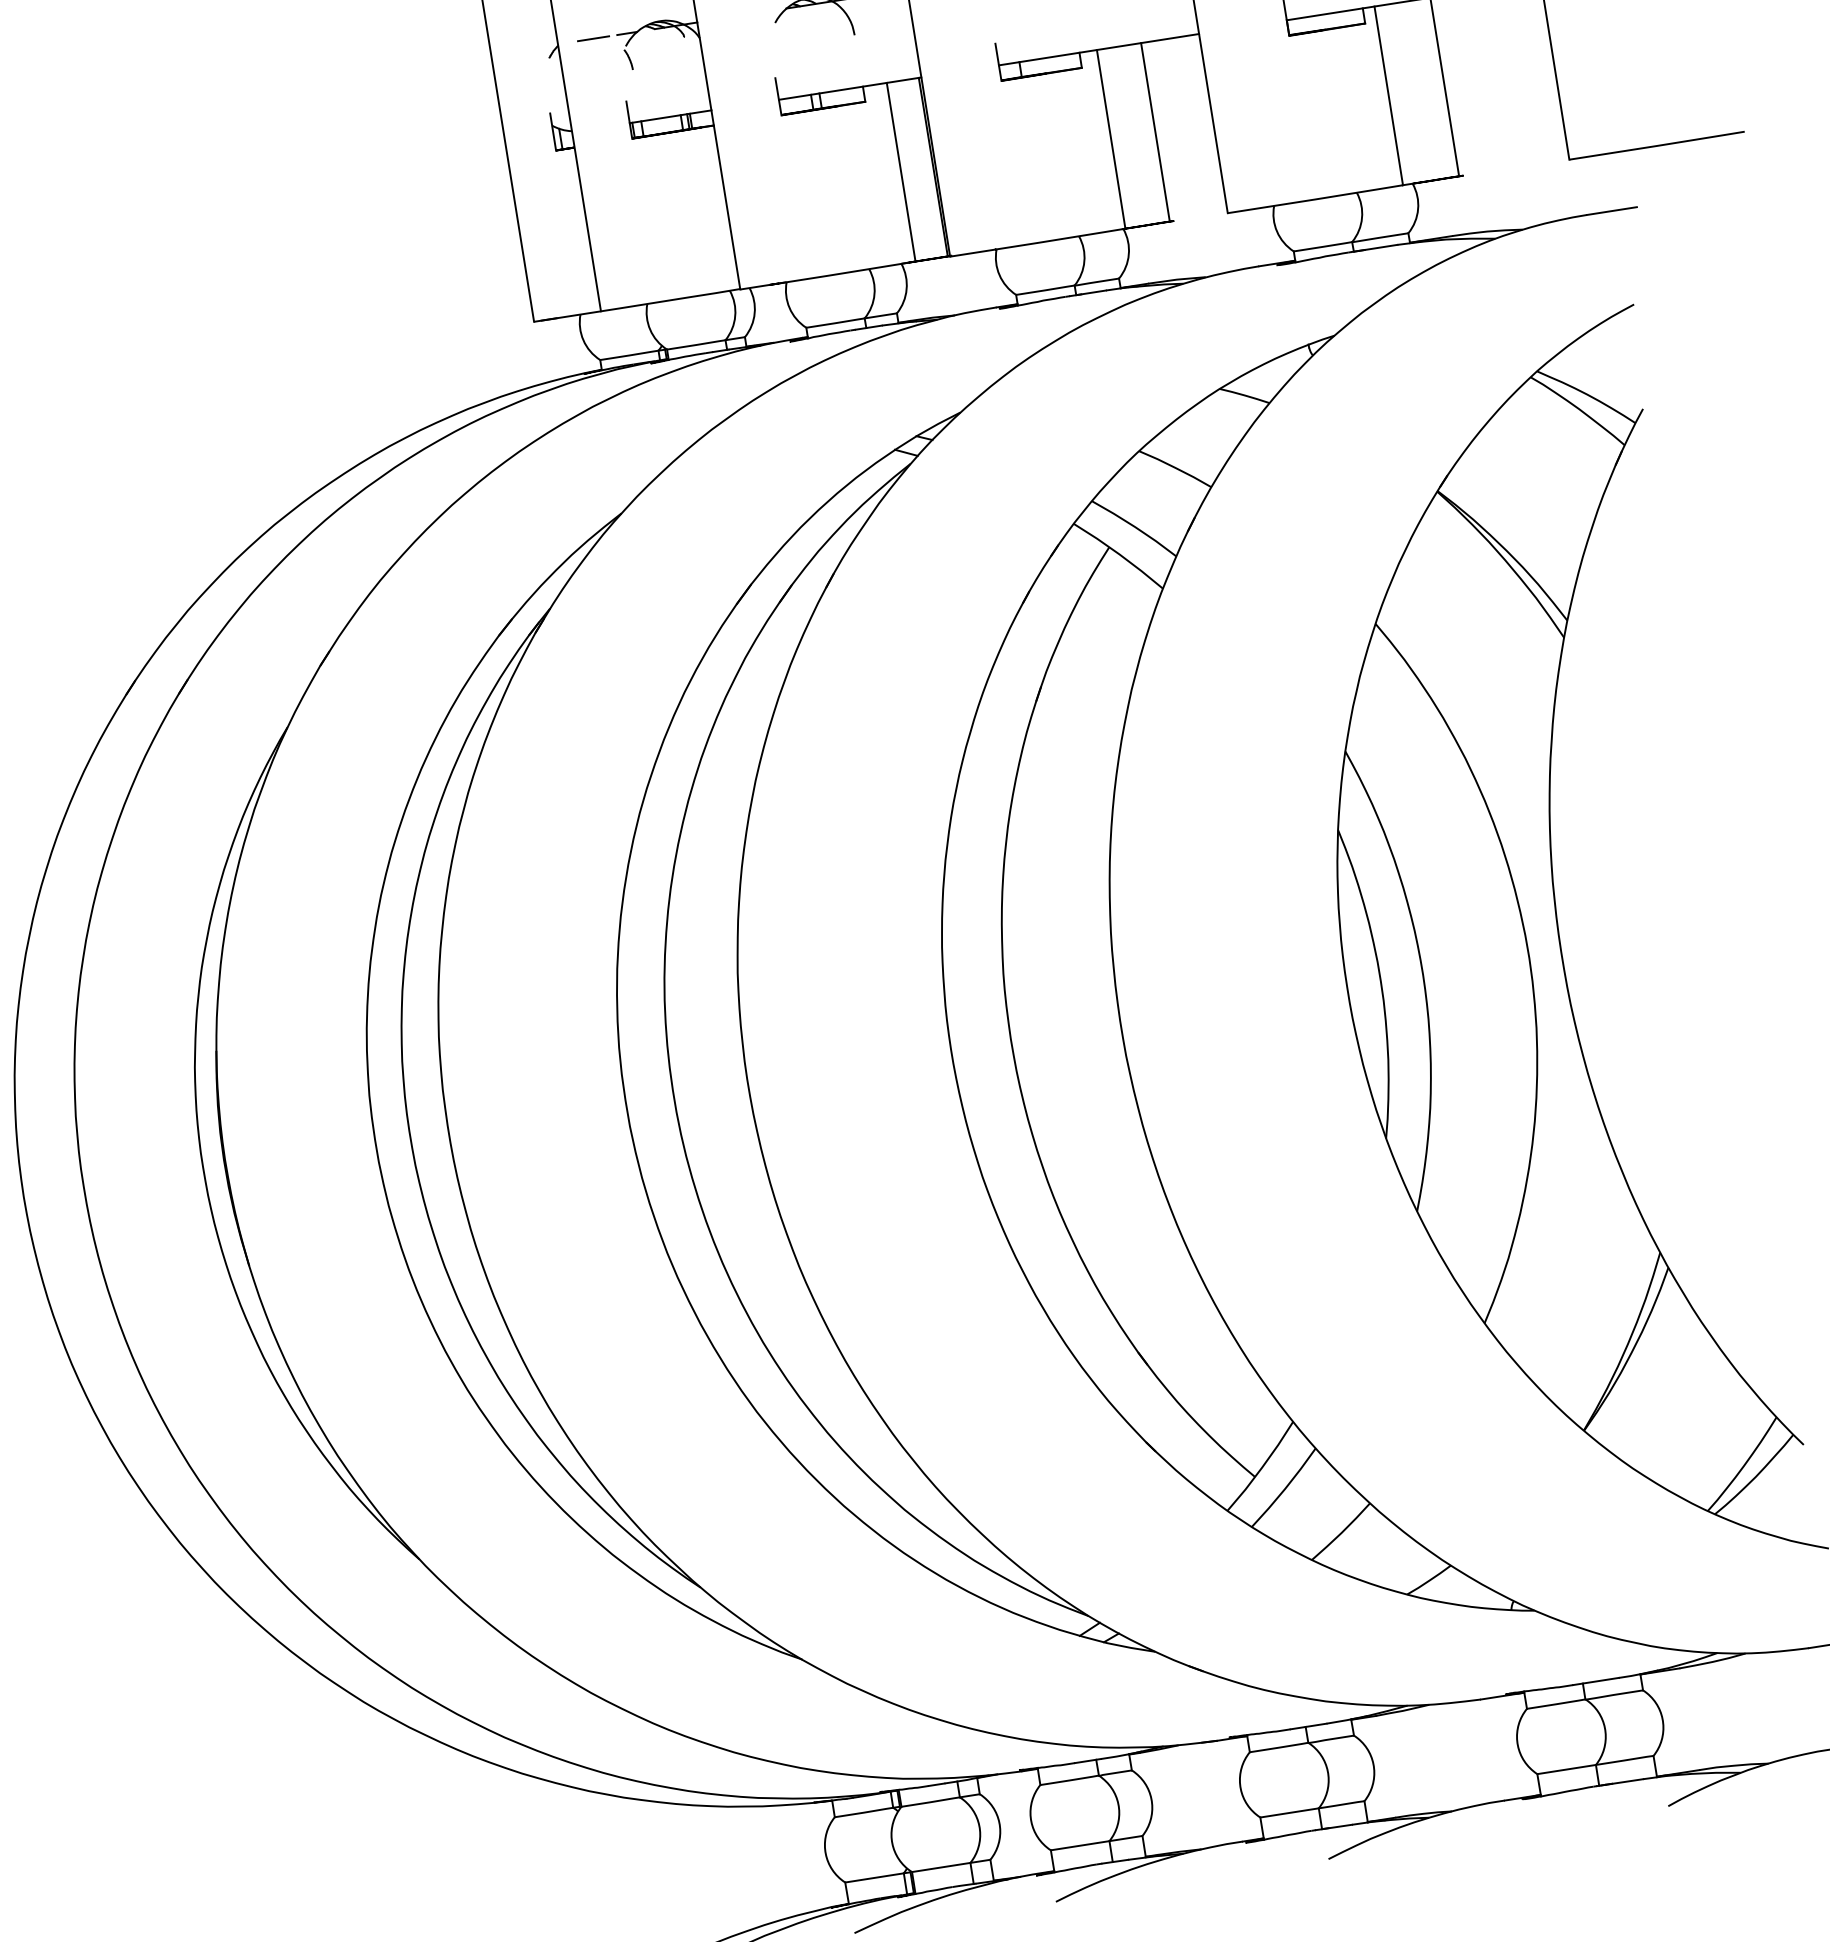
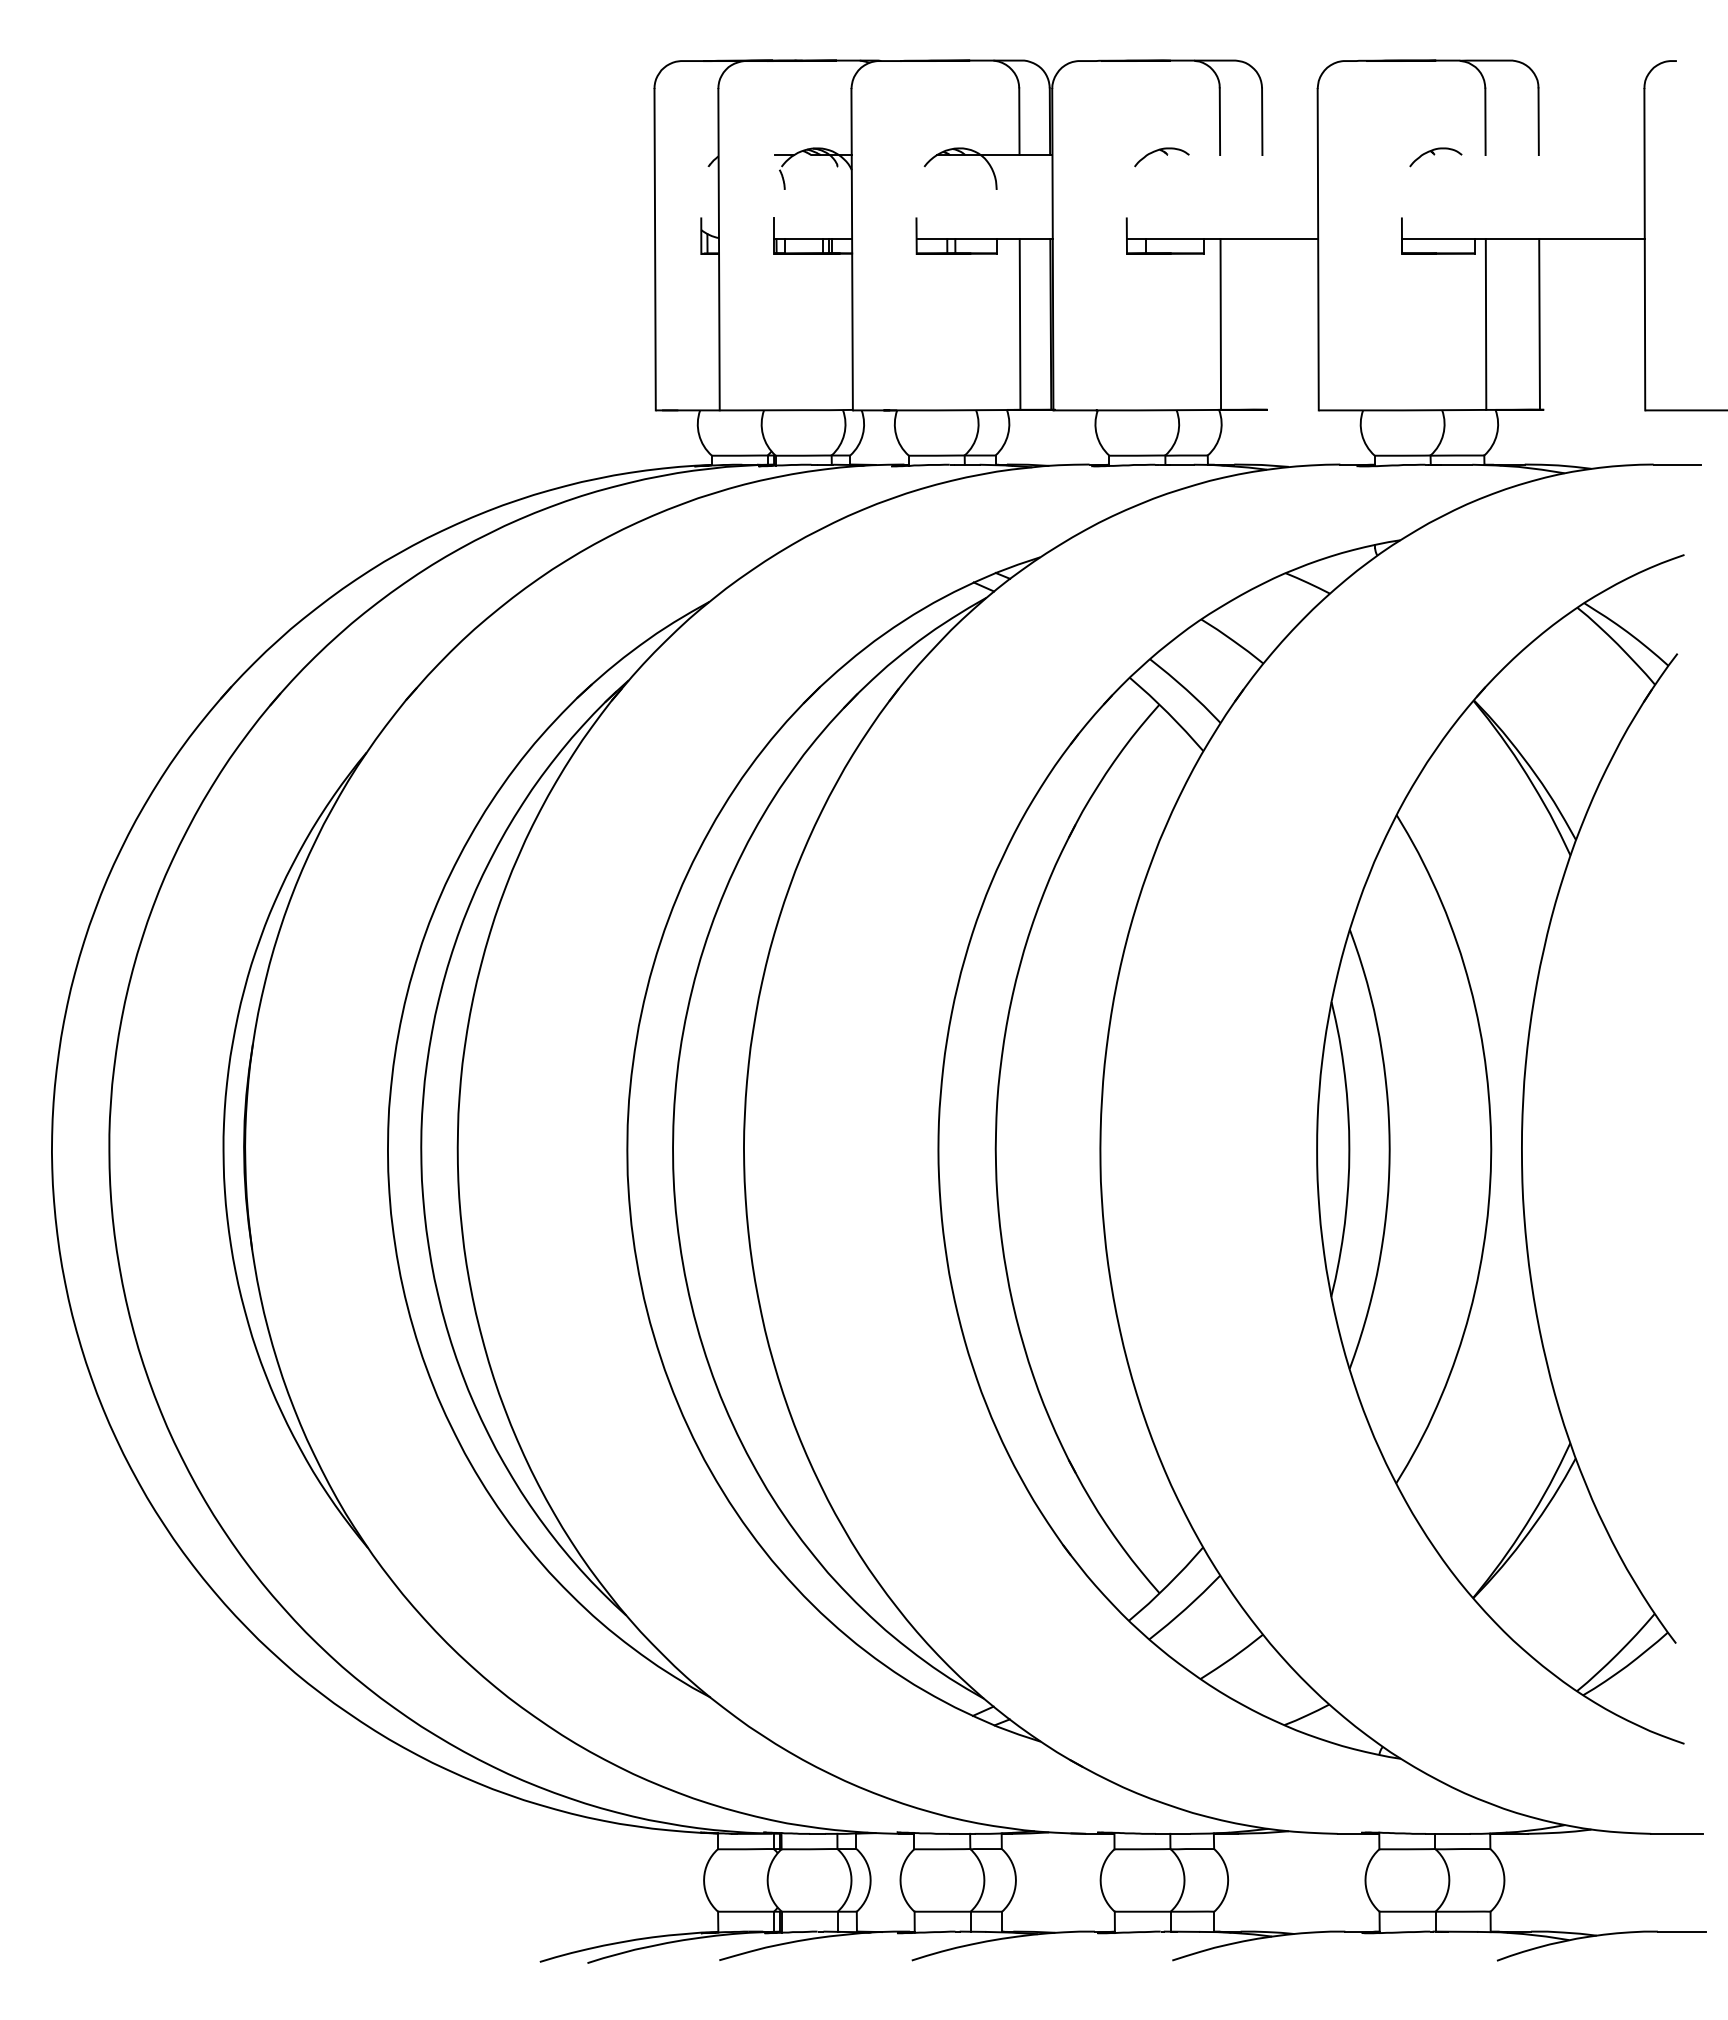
line: (593, 39) -> (752, 155), removed
line: (1154, 132) -> (1262, 324), removed

